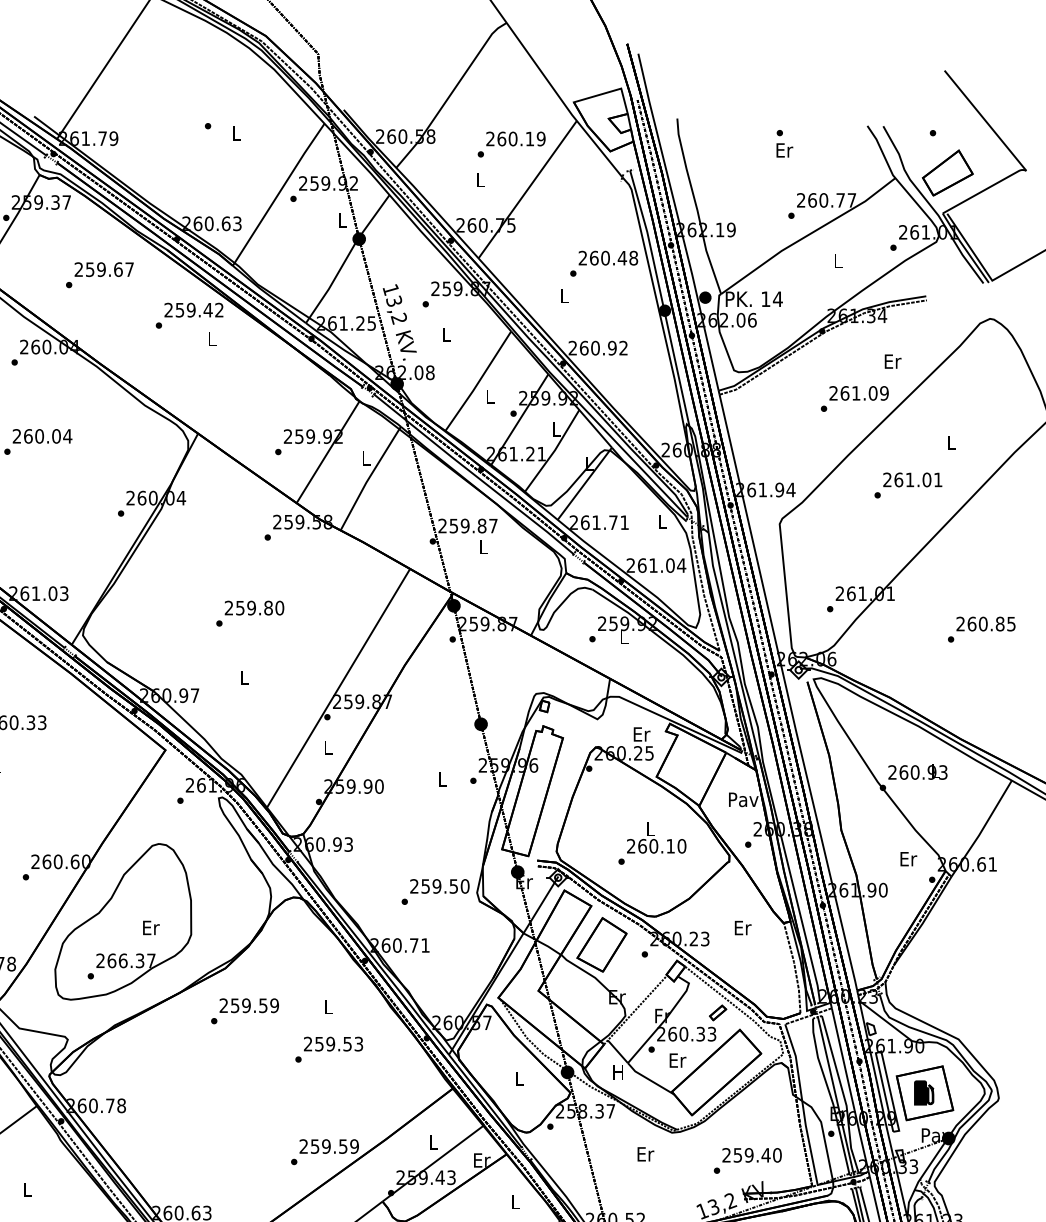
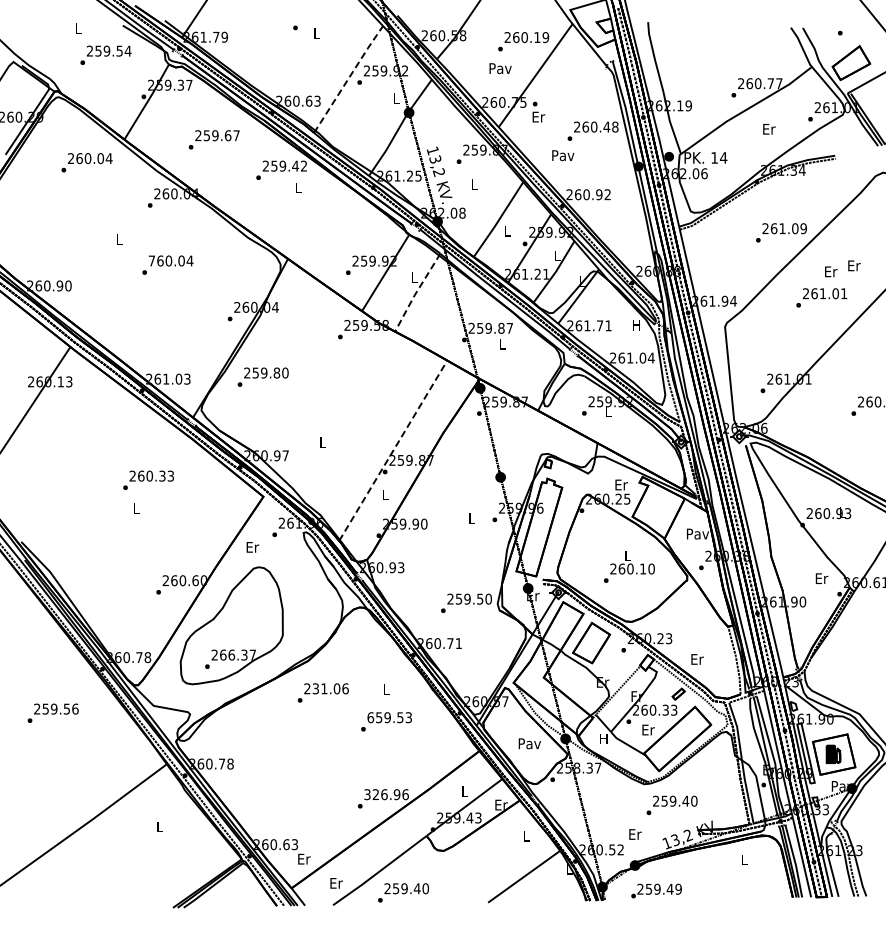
text: (784, 142) -> (538, 111), moved
text: (480, 180) -> (500, 68), L -> Pav
line: (278, 193) -> (348, 78), solid -> dashed
text: (838, 261) -> (769, 129), L -> Er
text: (564, 295) -> (563, 155), L -> Pav
text: (893, 361) -> (831, 271), moved
text: (16, 435) -> (151, 260), 260.04 -> 760.04
text: (951, 442) -> (854, 265), L -> Er
line: (369, 478) -> (416, 292), solid -> dashed
text: (661, 522) -> (636, 325), L -> H
text: (249, 612) -> (262, 376), moved
line: (338, 688) -> (393, 450), solid -> dashed
text: (150, 928) -> (252, 547), moved
text: (743, 928) -> (697, 659), moved
text: (254, 1005) -> (330, 688), 259.59 -> 231.06
text: (307, 1043) -> (370, 717), 259.53 -> 659.53
text: (519, 1078) -> (529, 743), L -> Pav
text: (329, 1146) -> (386, 794), 259.59 -> 326.96
text: (645, 1154) -> (635, 834), moved
text: (747, 1159) -> (671, 804), moved

